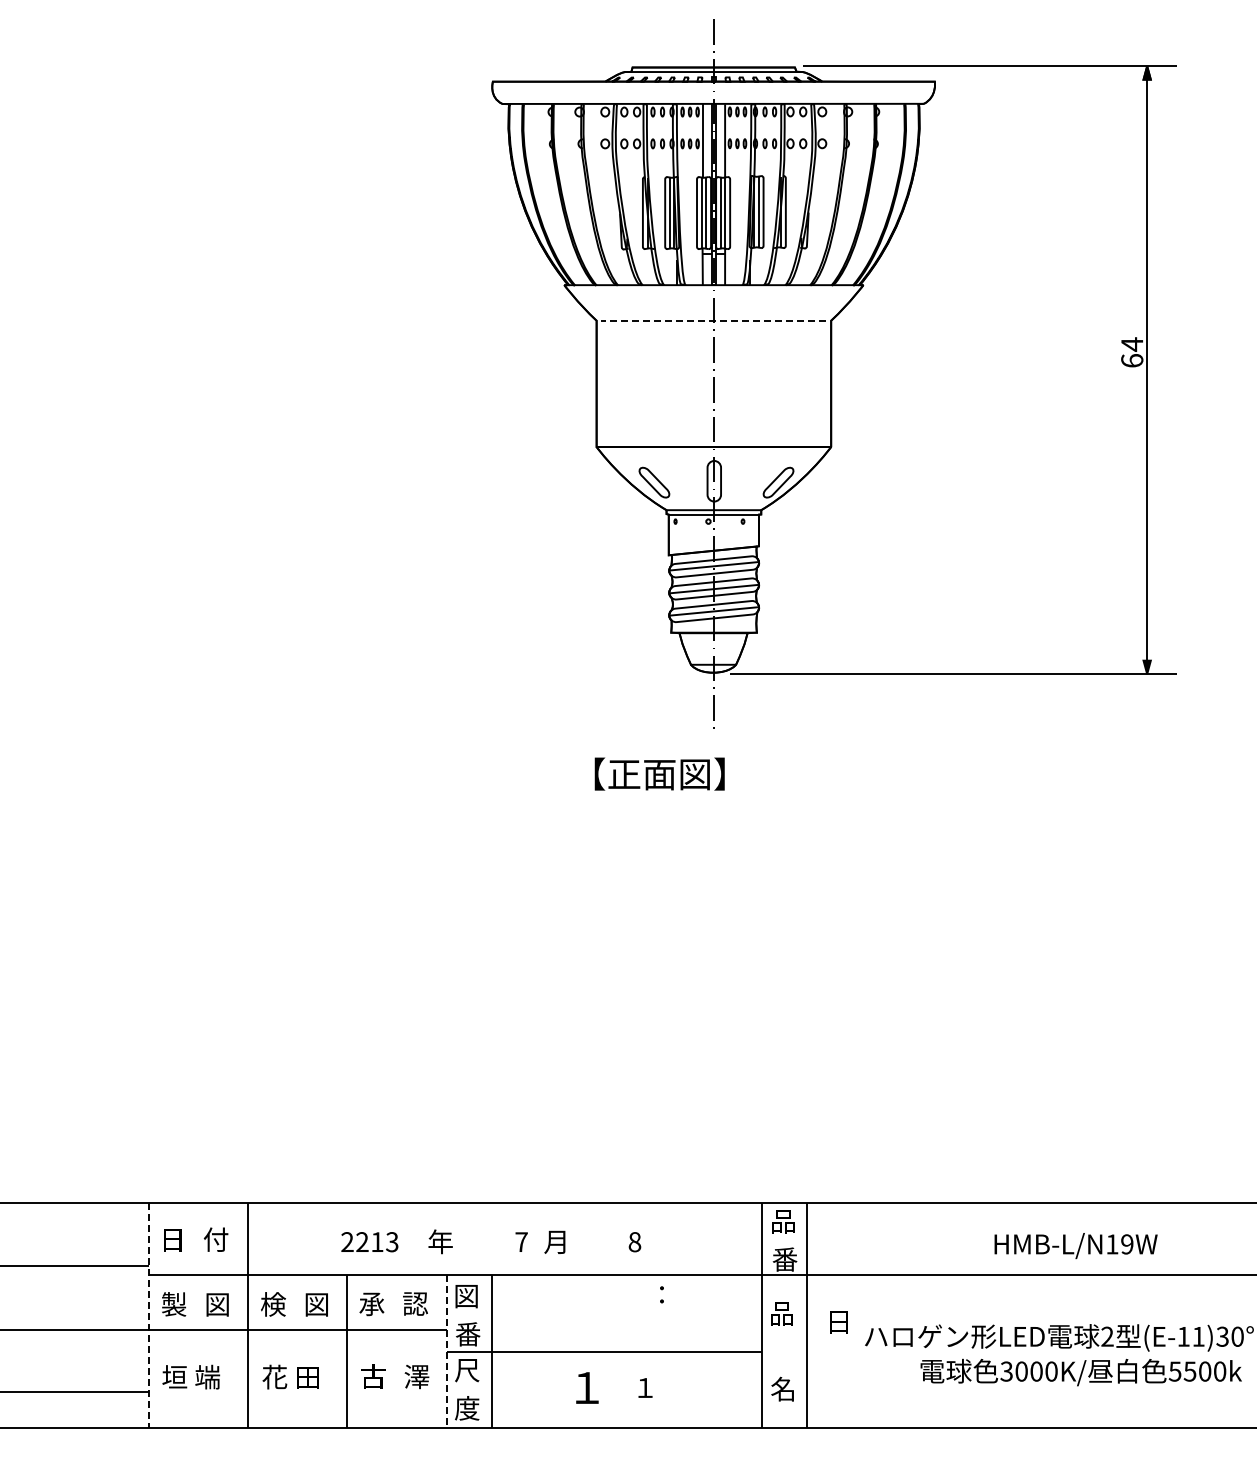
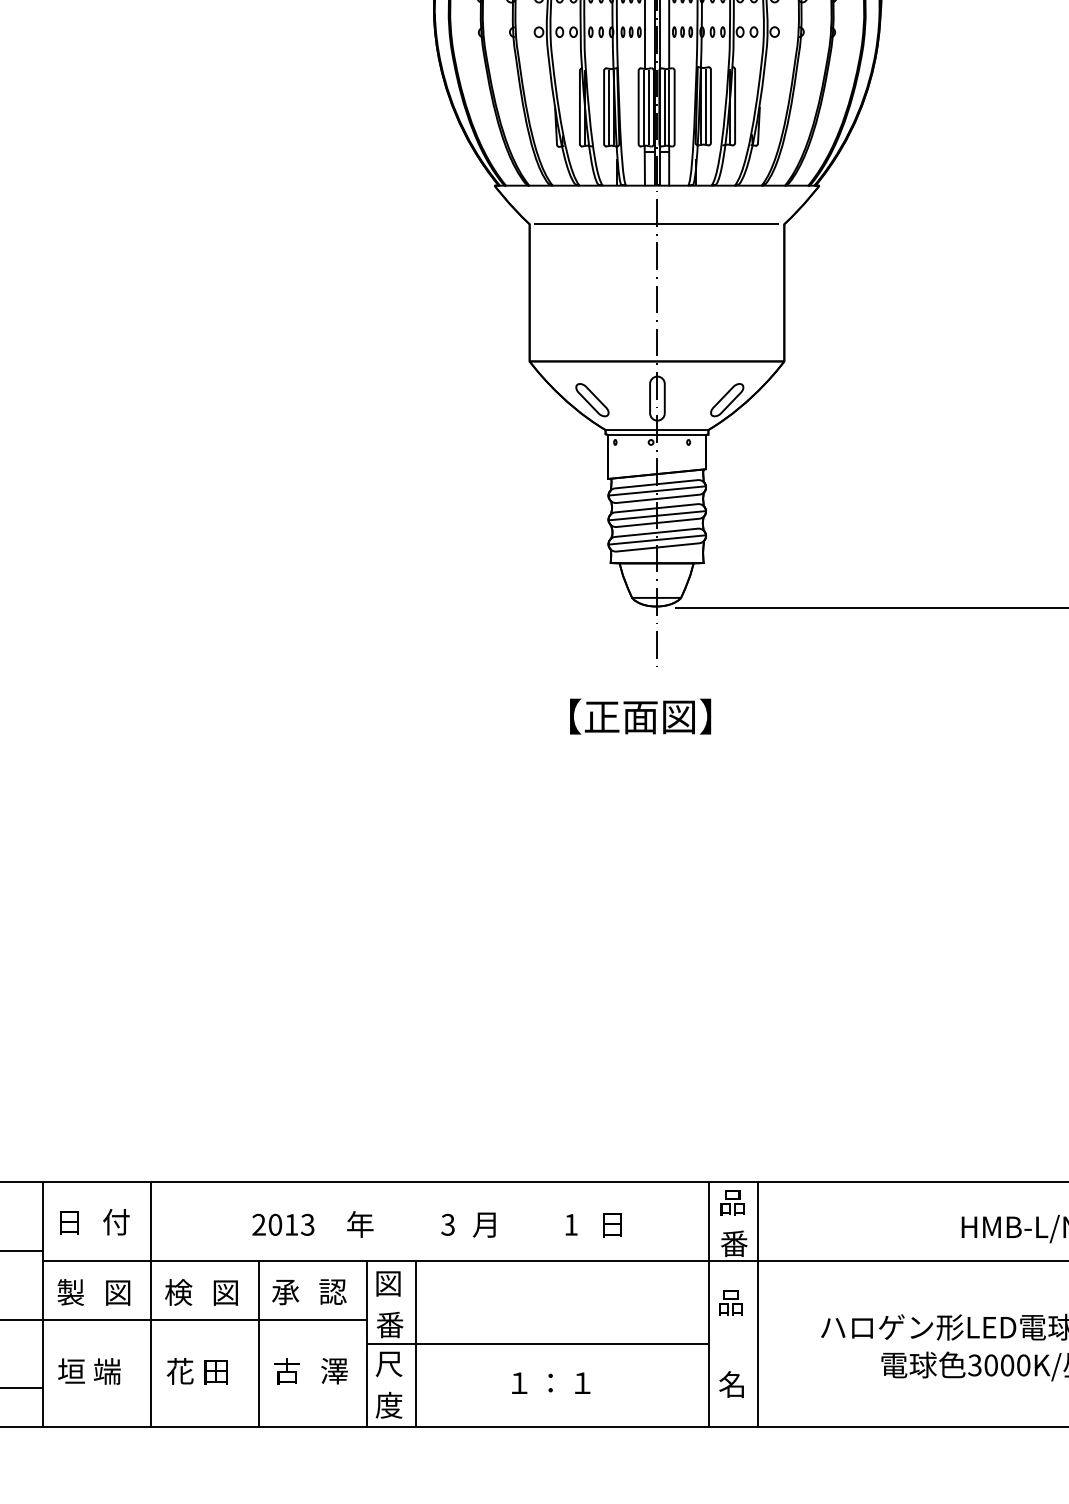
line: (712, 320) -> (655, 224), dashed -> solid
text: (659, 773) -> (640, 715), moved
text: (362, 1242) -> (275, 1225), 2213 -> 2013
text: (521, 1242) -> (448, 1225), 7 -> 3
text: (634, 1242) -> (570, 1225), 8 -> 1
part: (661, 1294) -> (550, 1382), moved
line: (148, 1315) -> (43, 1304), dashed -> solid
text: (838, 1322) -> (612, 1225), moved
line: (446, 1352) -> (366, 1344), dashed -> solid
part: (587, 1387) -> (519, 1382), size x0.62

